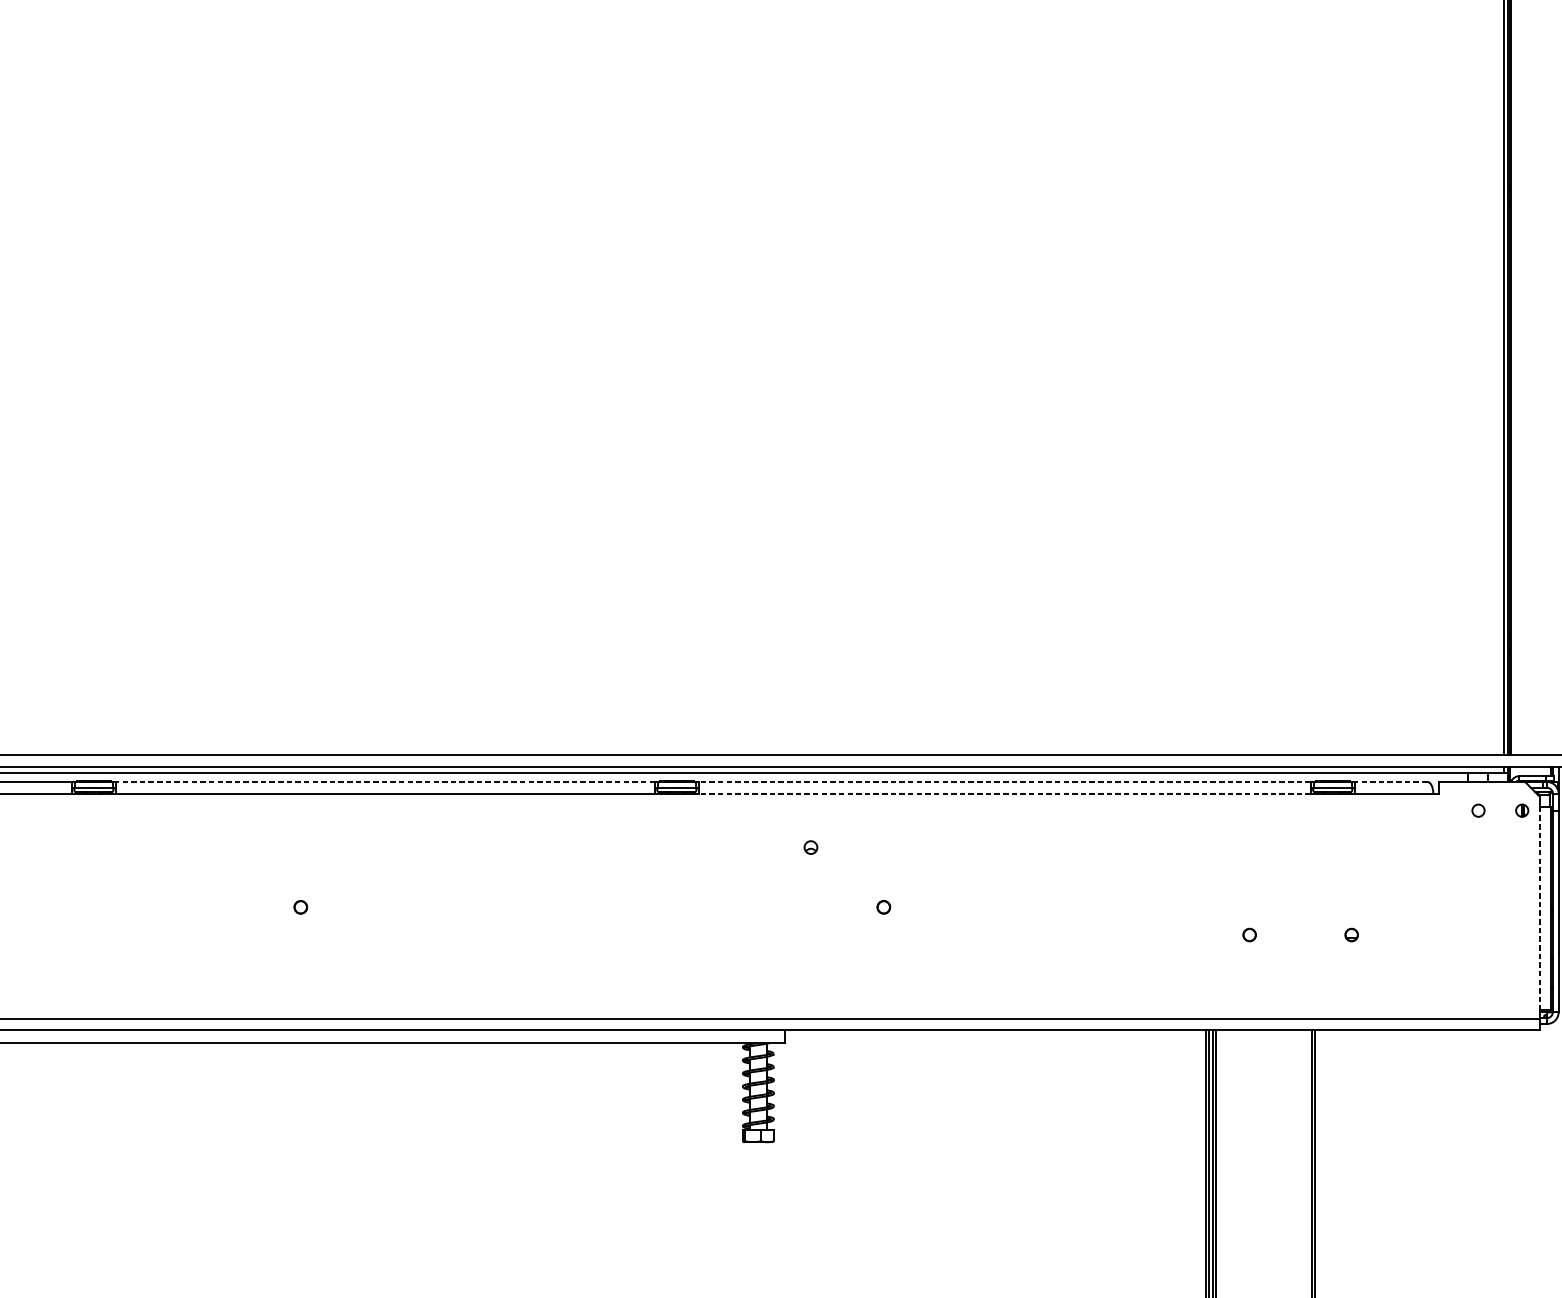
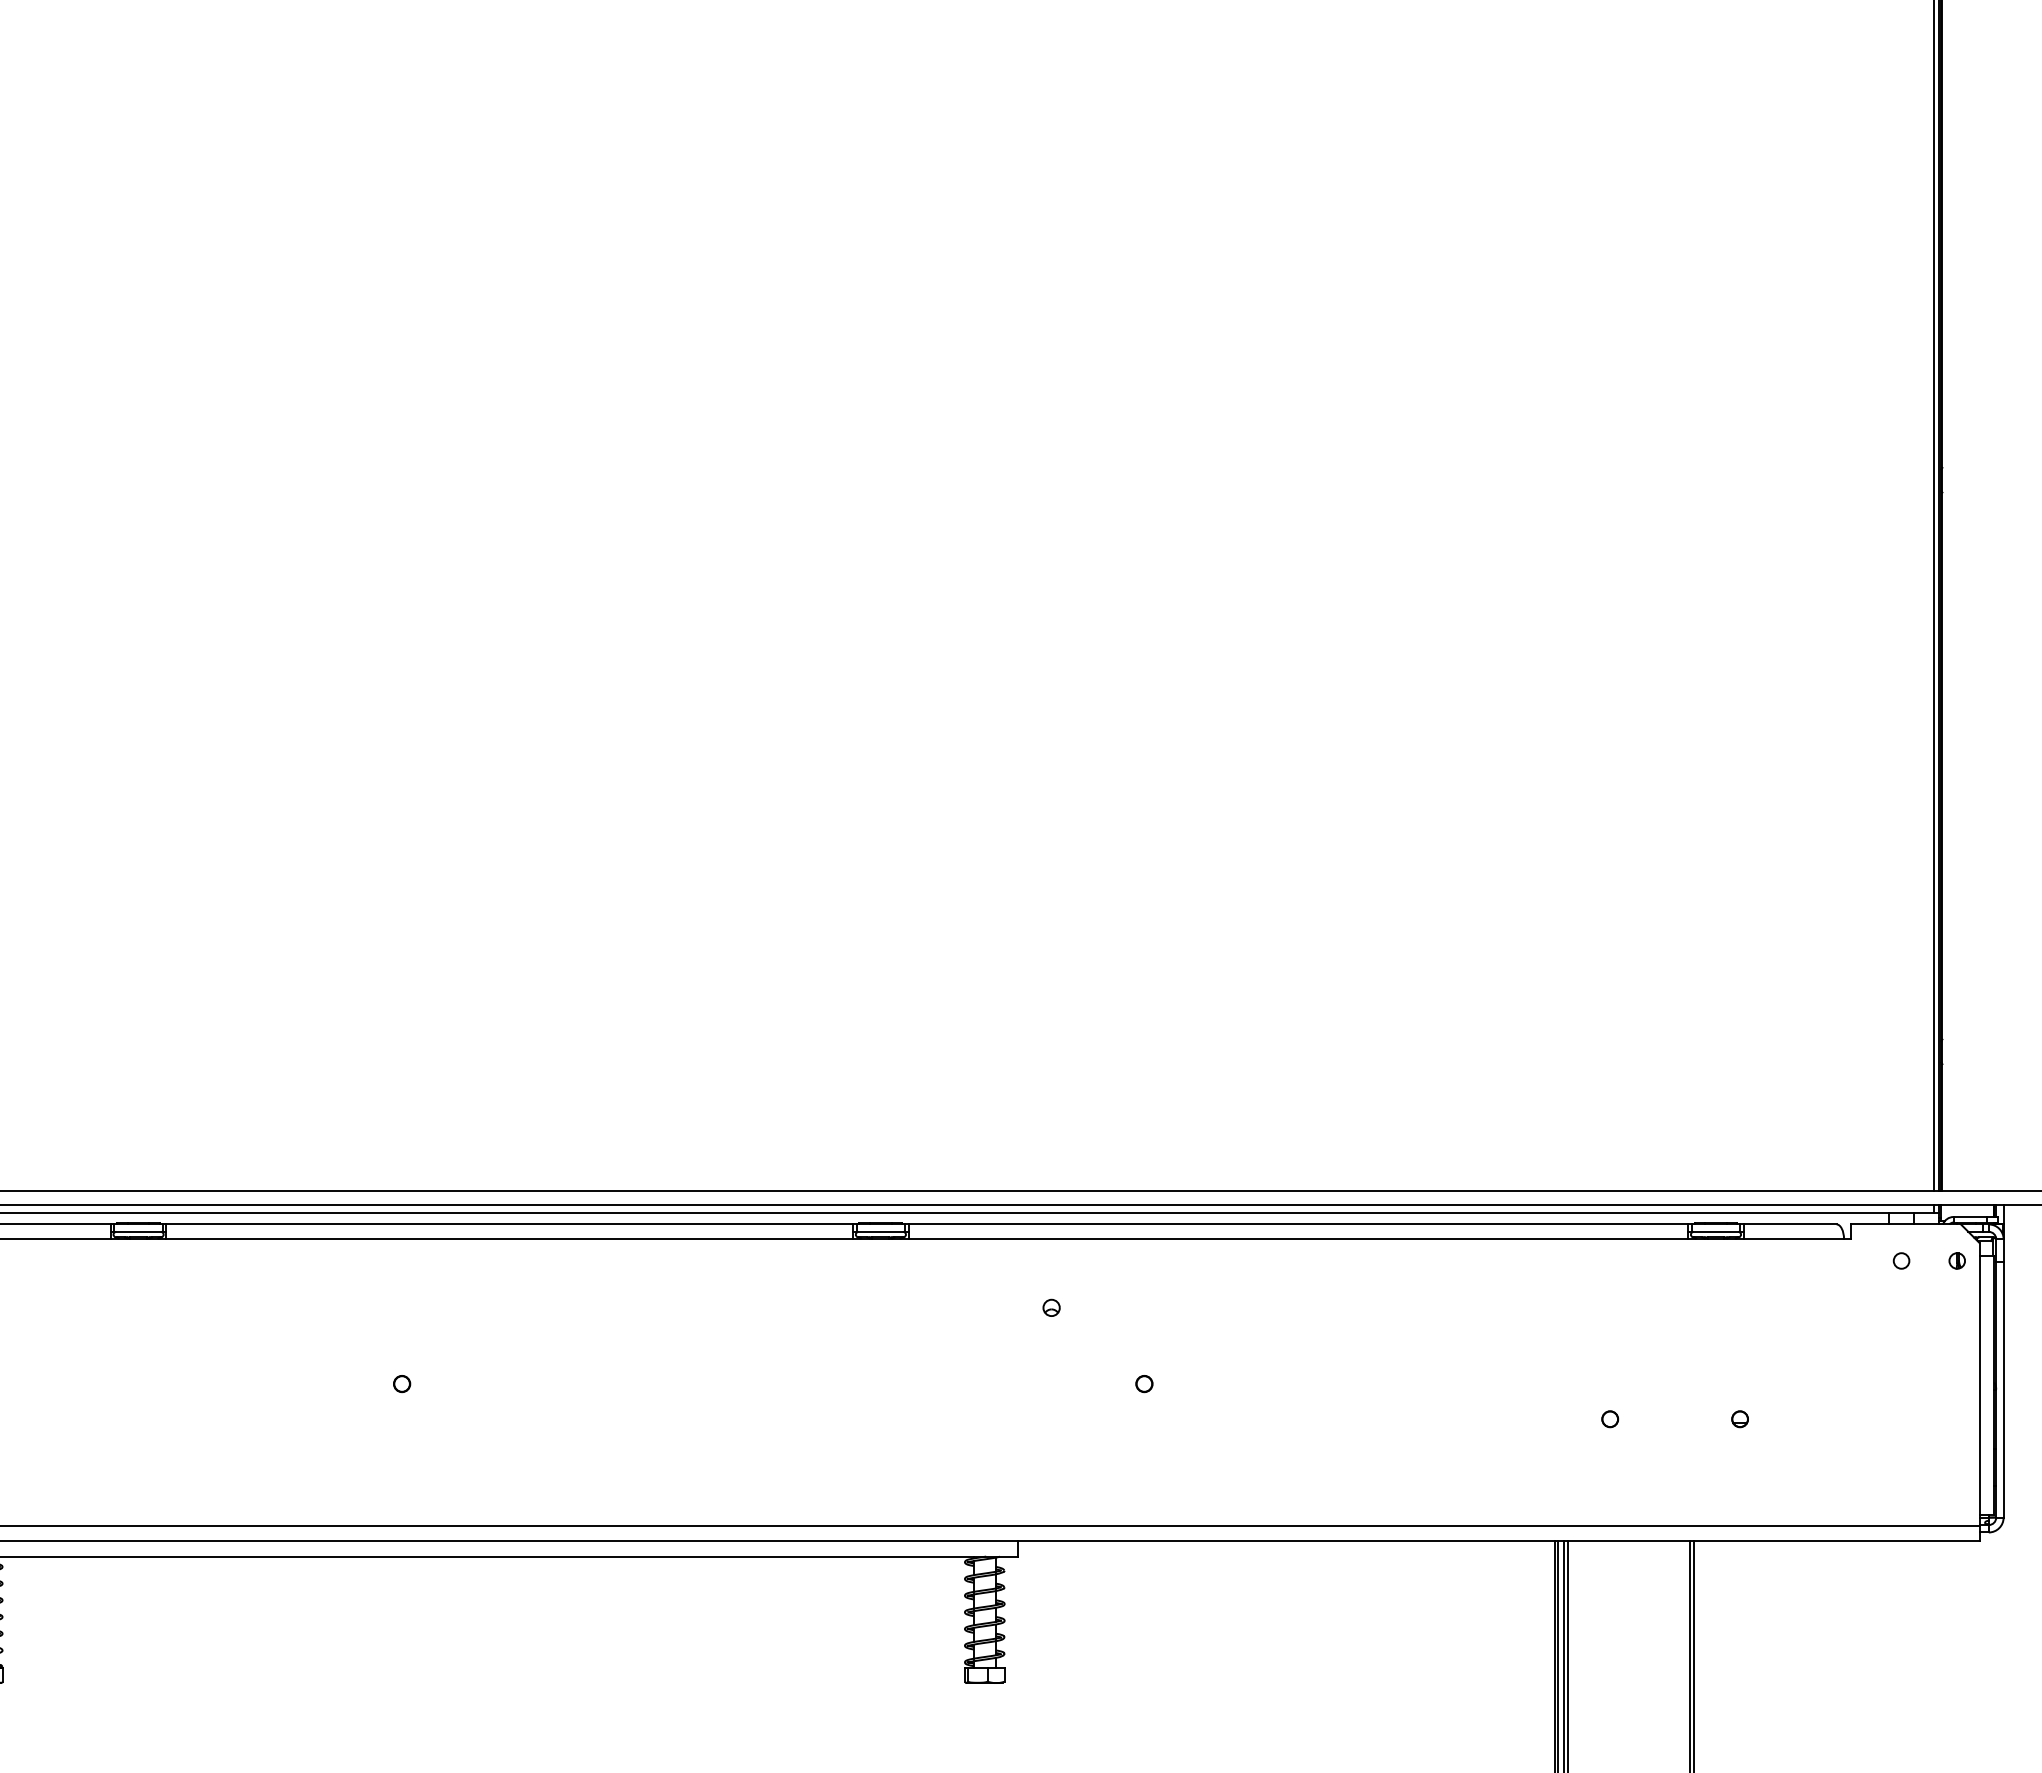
line: (385, 782) -> (509, 1224), dashed -> solid
line: (1004, 782) -> (1298, 1224), dashed -> solid
line: (1390, 782) -> (1789, 1224), dashed -> solid
line: (1004, 793) -> (1298, 1239), dashed -> solid
line: (1539, 908) -> (1979, 1385), dashed -> solid

